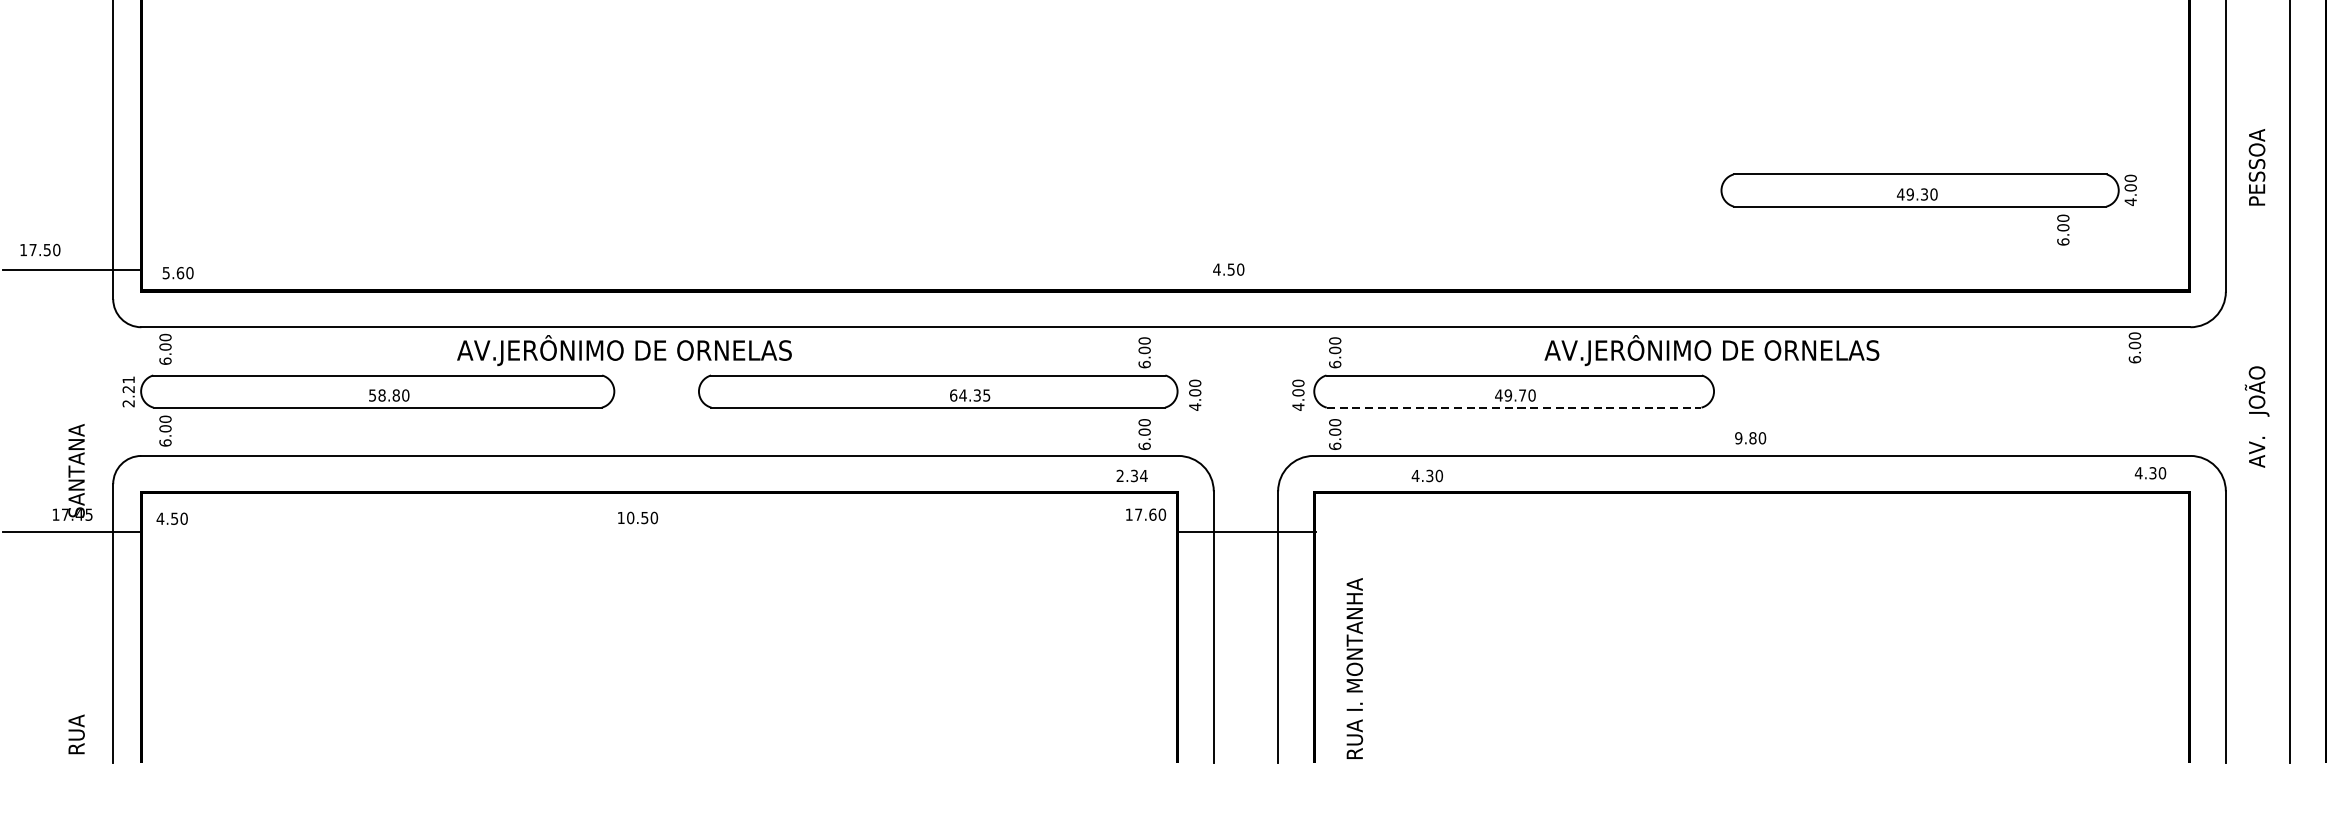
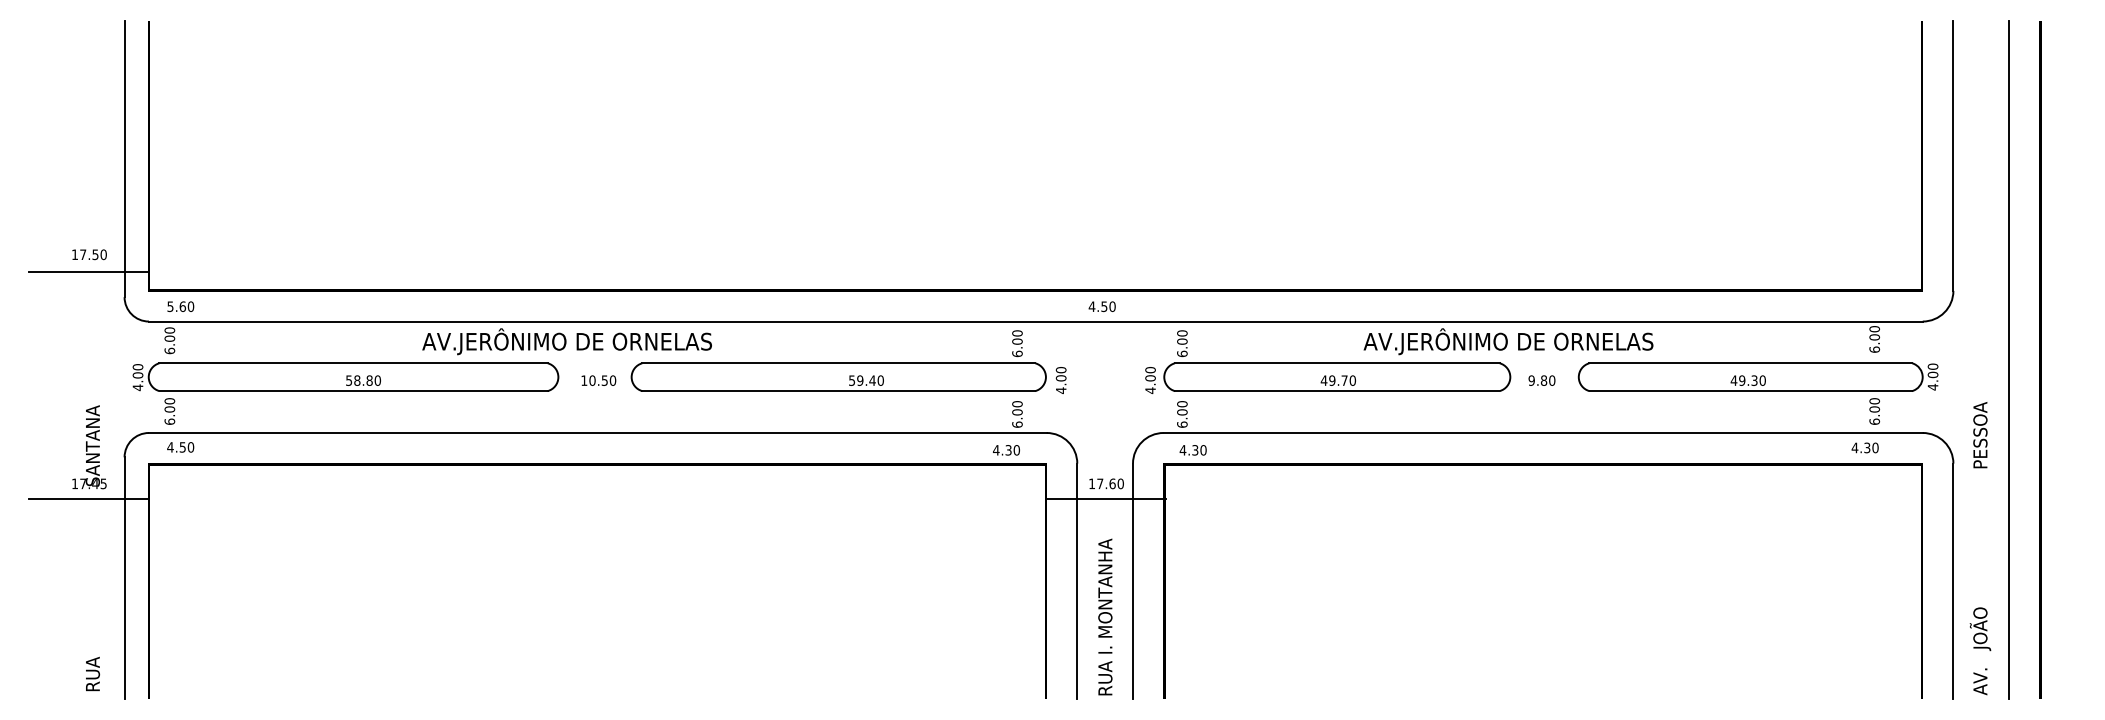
part: (1927, 209) -> (1757, 393), moved
text: (40, 249) -> (89, 254), moved
text: (1227, 269) -> (1101, 306), moved
text: (177, 272) -> (180, 306), moved
text: (2257, 298) -> (1980, 548), moved
text: (128, 391) -> (137, 377), 2.21 -> 4.00
text: (970, 395) -> (866, 380), 64.35 -> 59.40
line: (1514, 408) -> (1337, 391), dashed -> solid
text: (1750, 438) -> (1541, 380), moved
text: (2149, 472) -> (1864, 447), moved
text: (1131, 476) -> (1006, 450), 2.34 -> 4.30
text: (1426, 476) -> (1192, 450), moved
text: (1145, 514) -> (1106, 483), moved
text: (637, 517) -> (598, 380), moved
text: (172, 518) -> (180, 447), moved
text: (1354, 667) -> (1105, 616), moved

